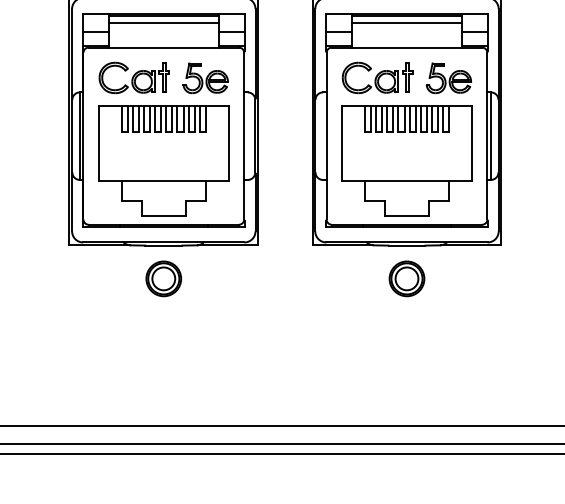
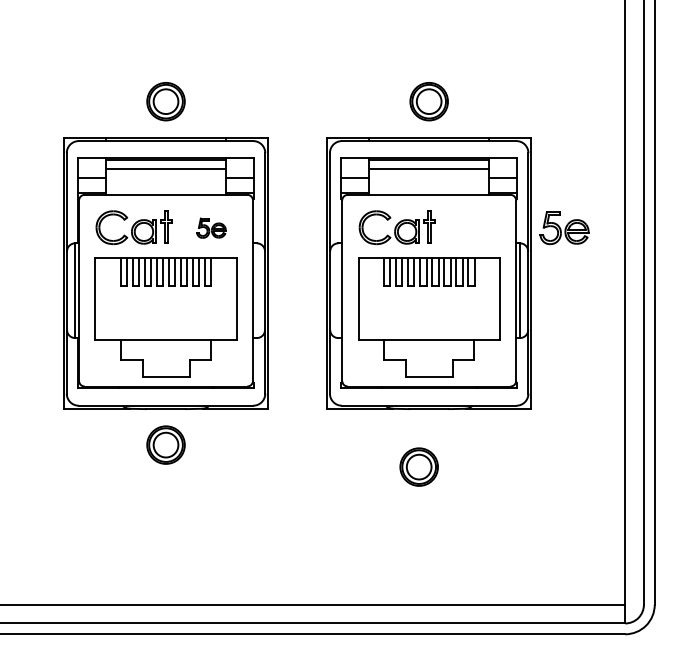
part: (205, 78) -> (211, 228), size x0.6
part: (448, 78) -> (564, 228), moved
part: (406, 278) -> (418, 466), moved

